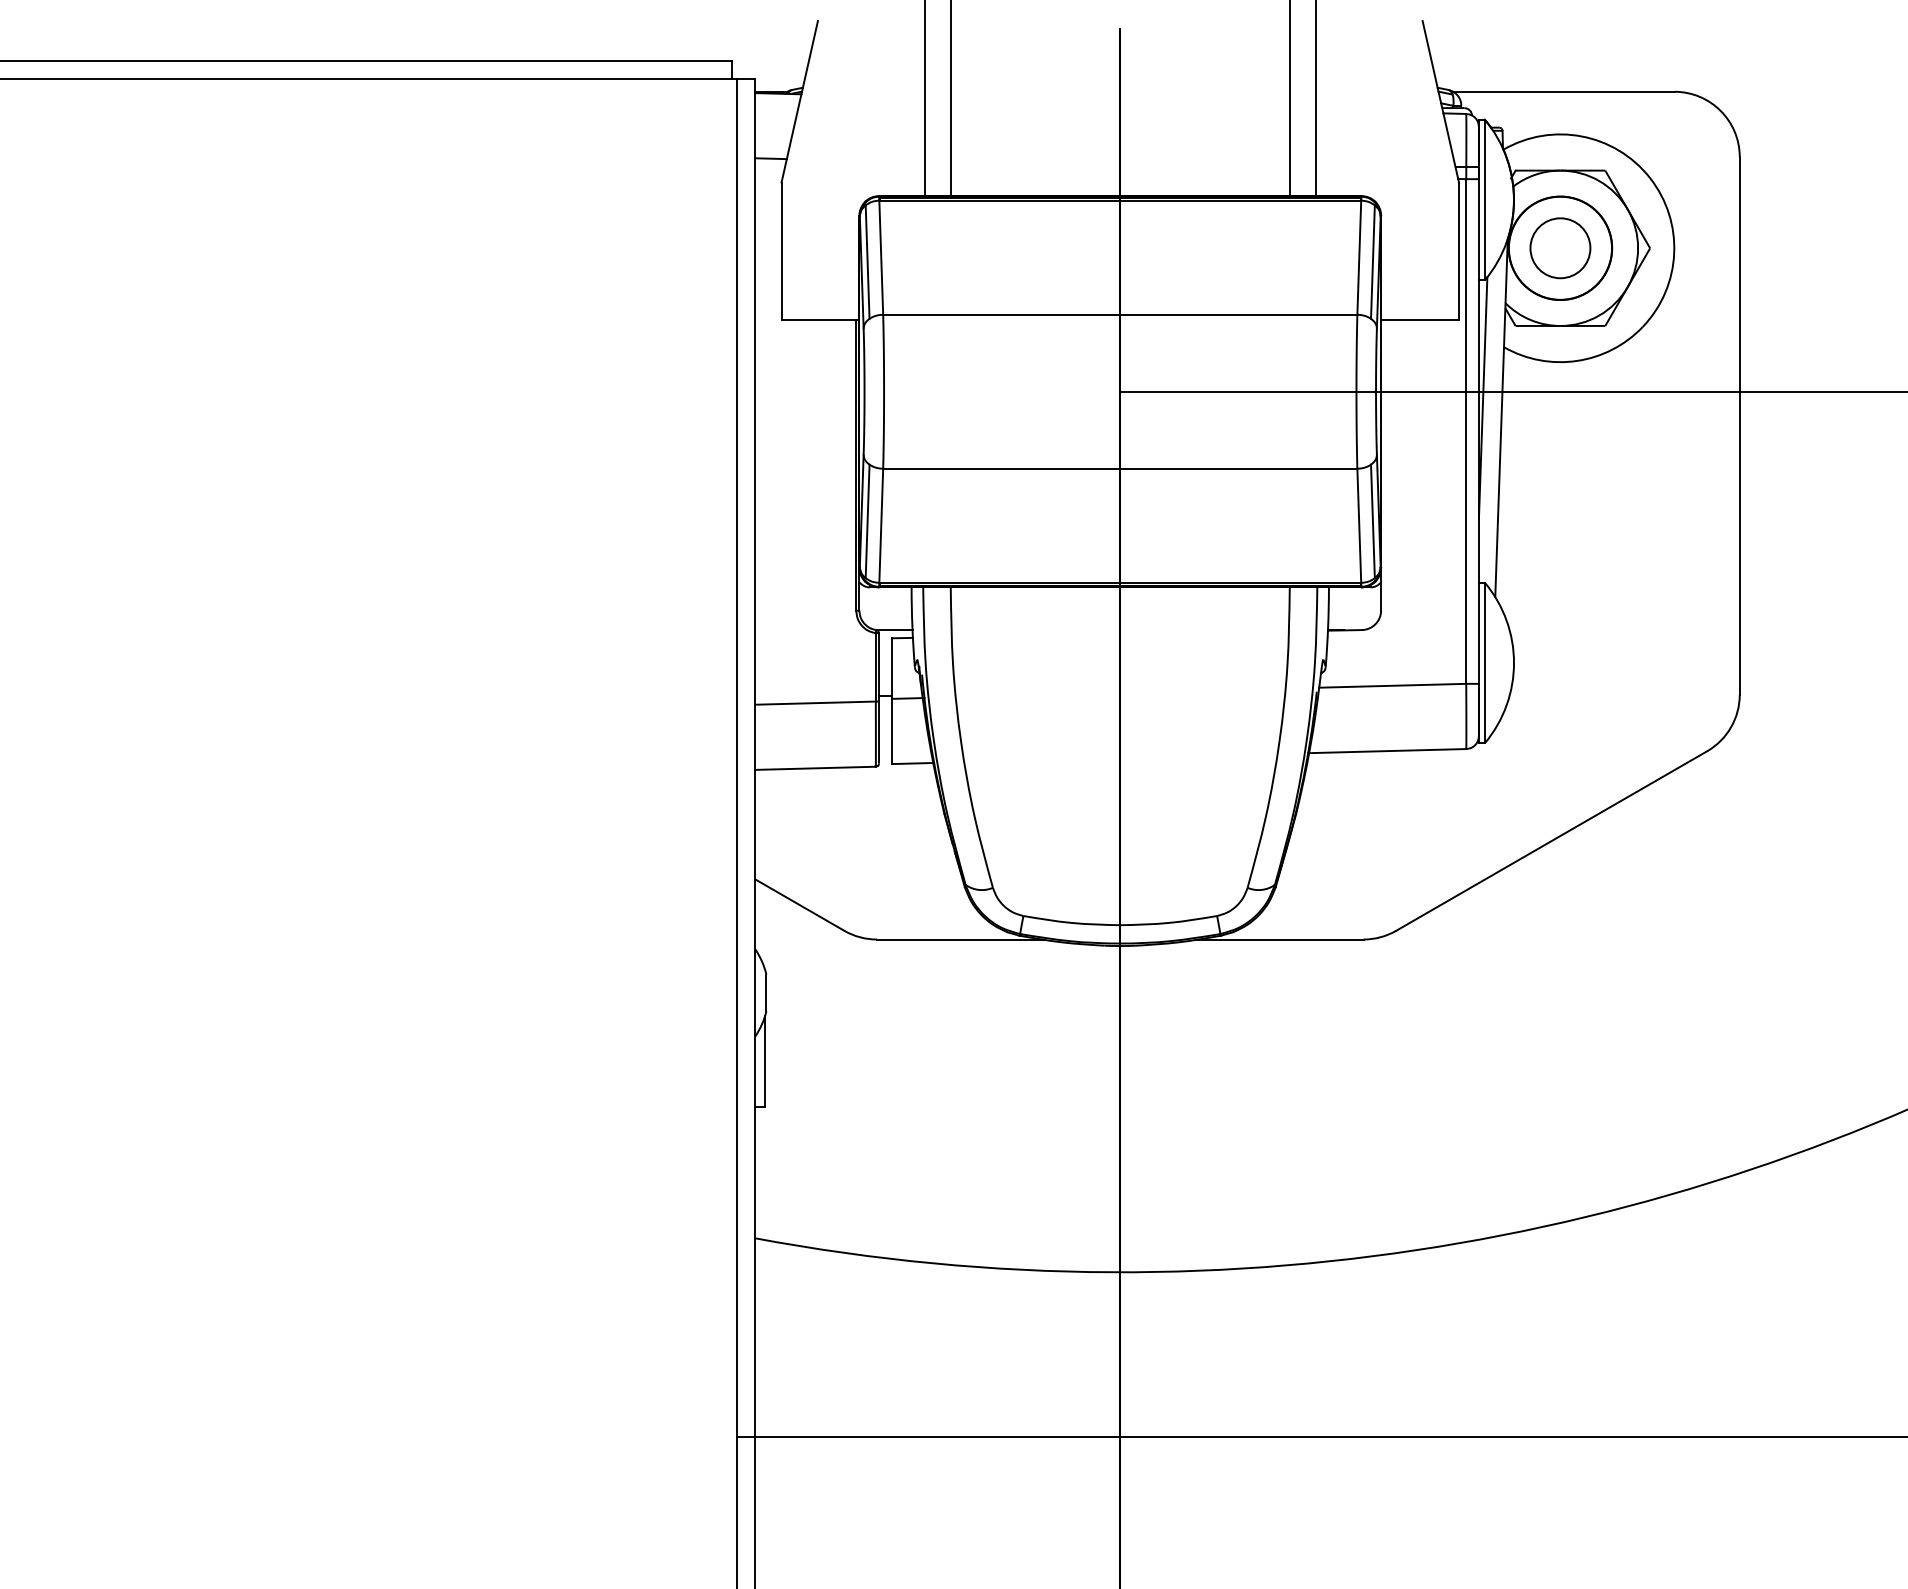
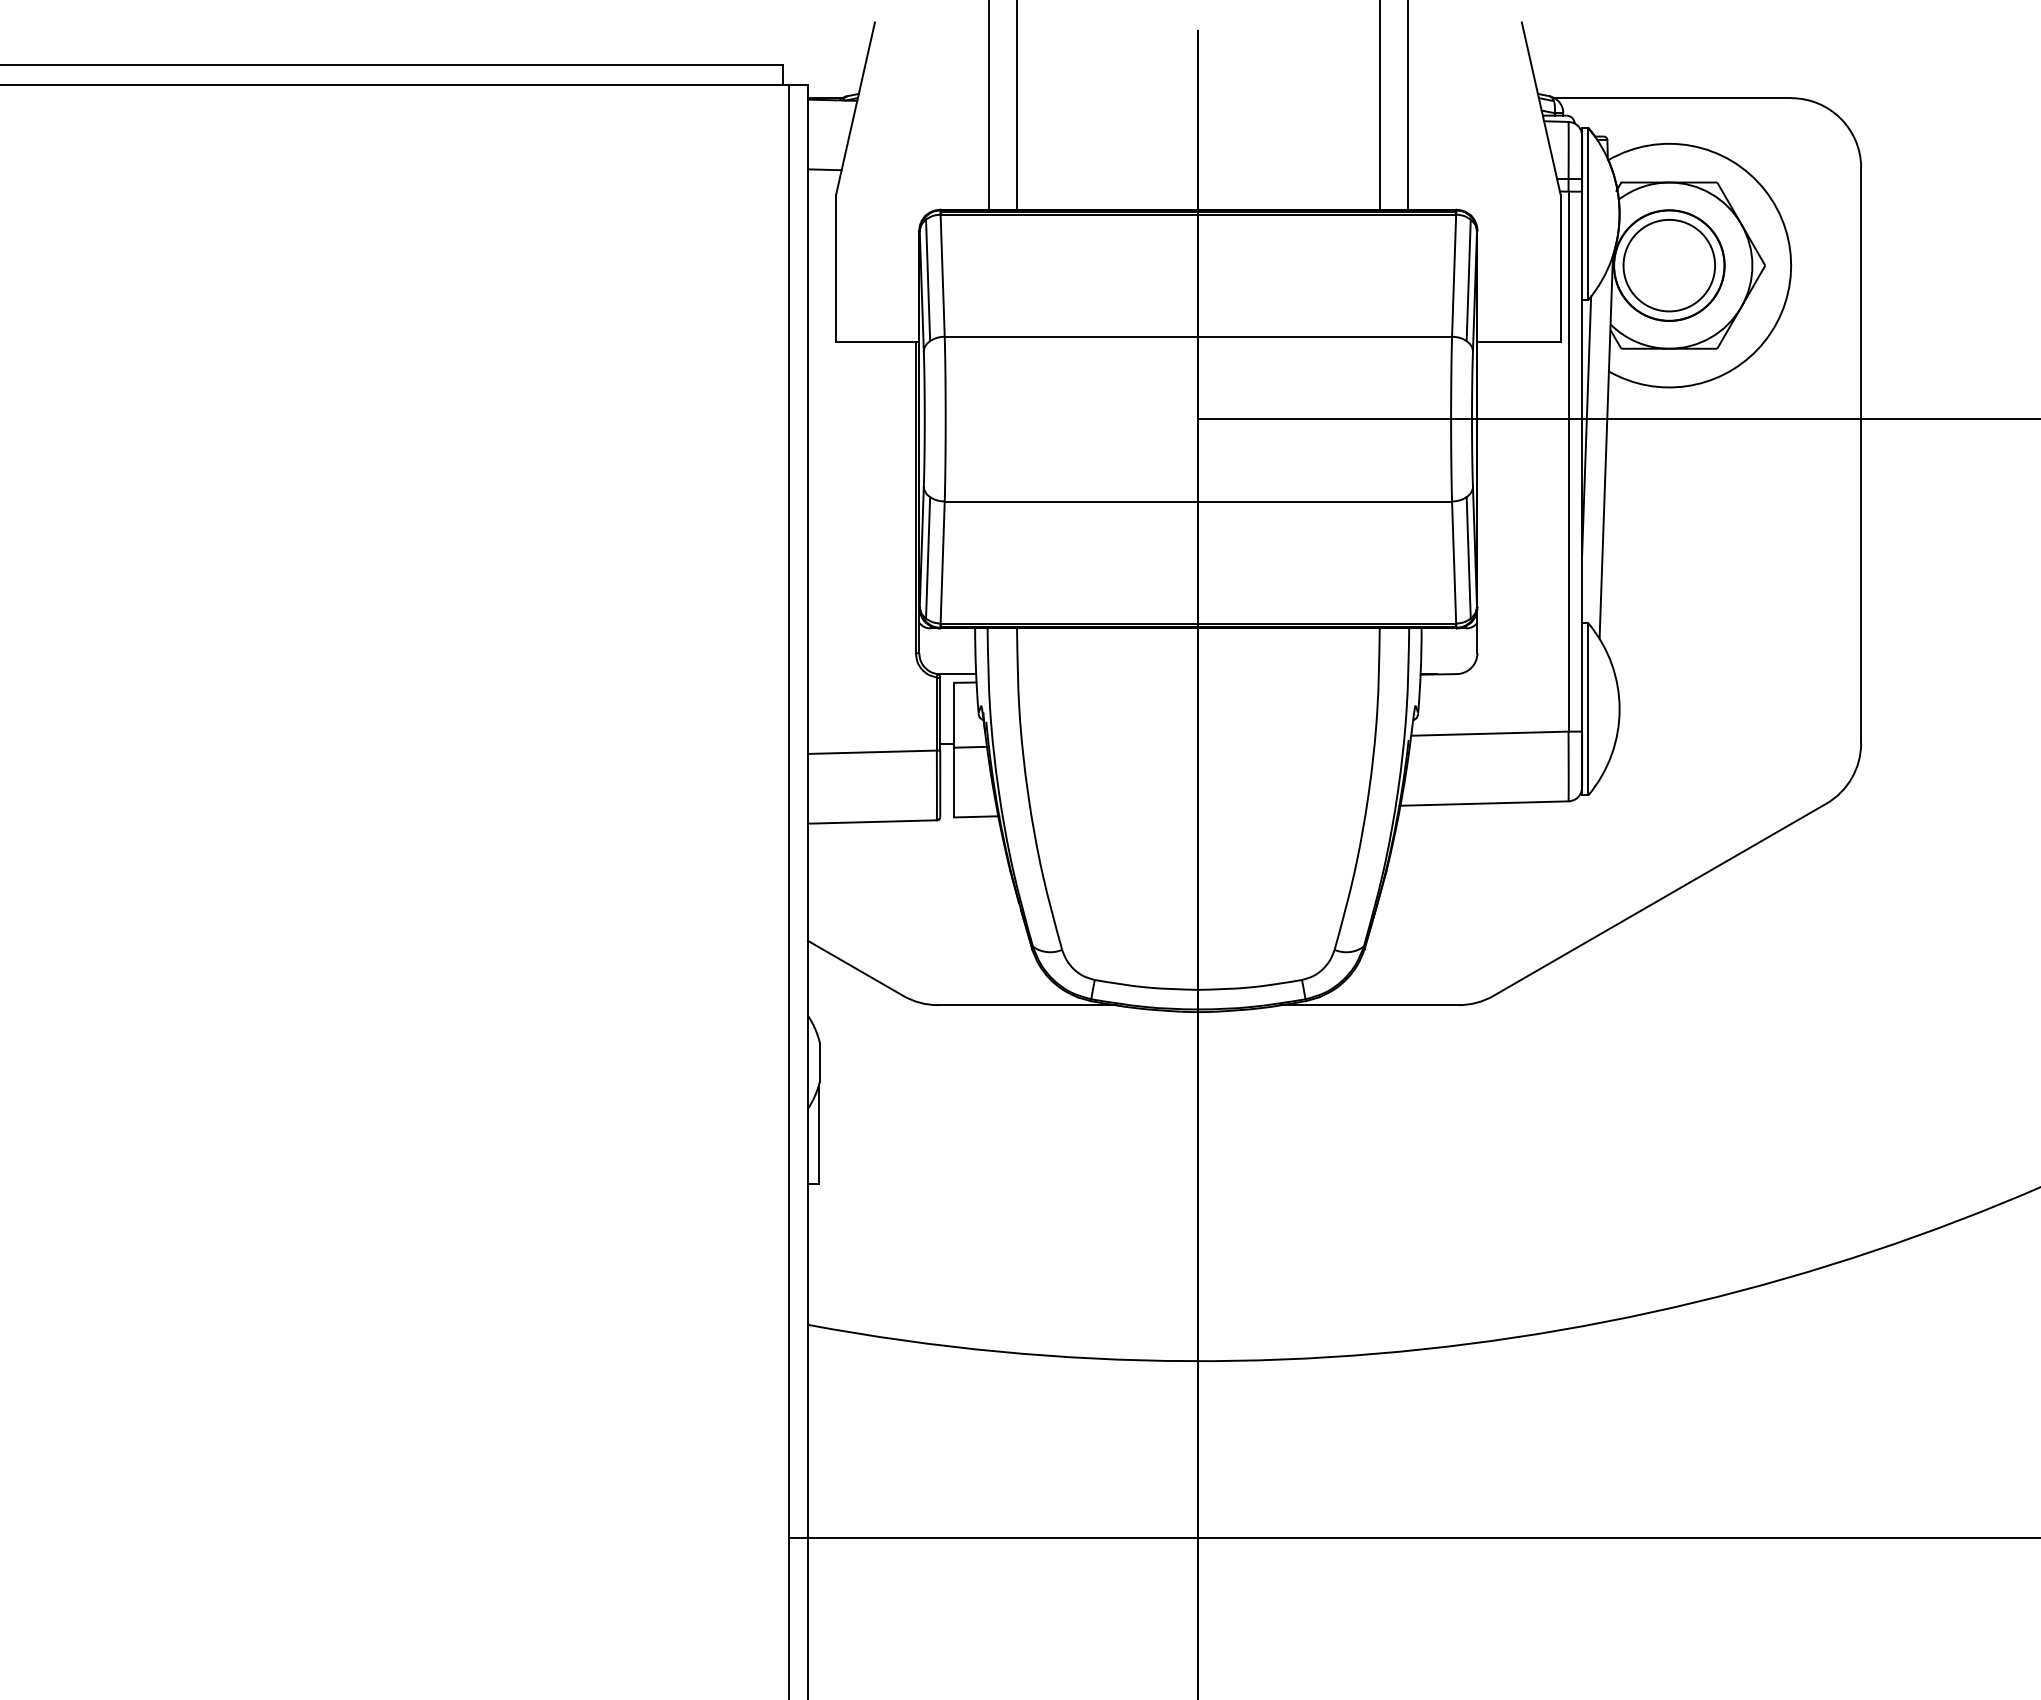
circle: (1560, 248) -> (1669, 265), size x1.43

